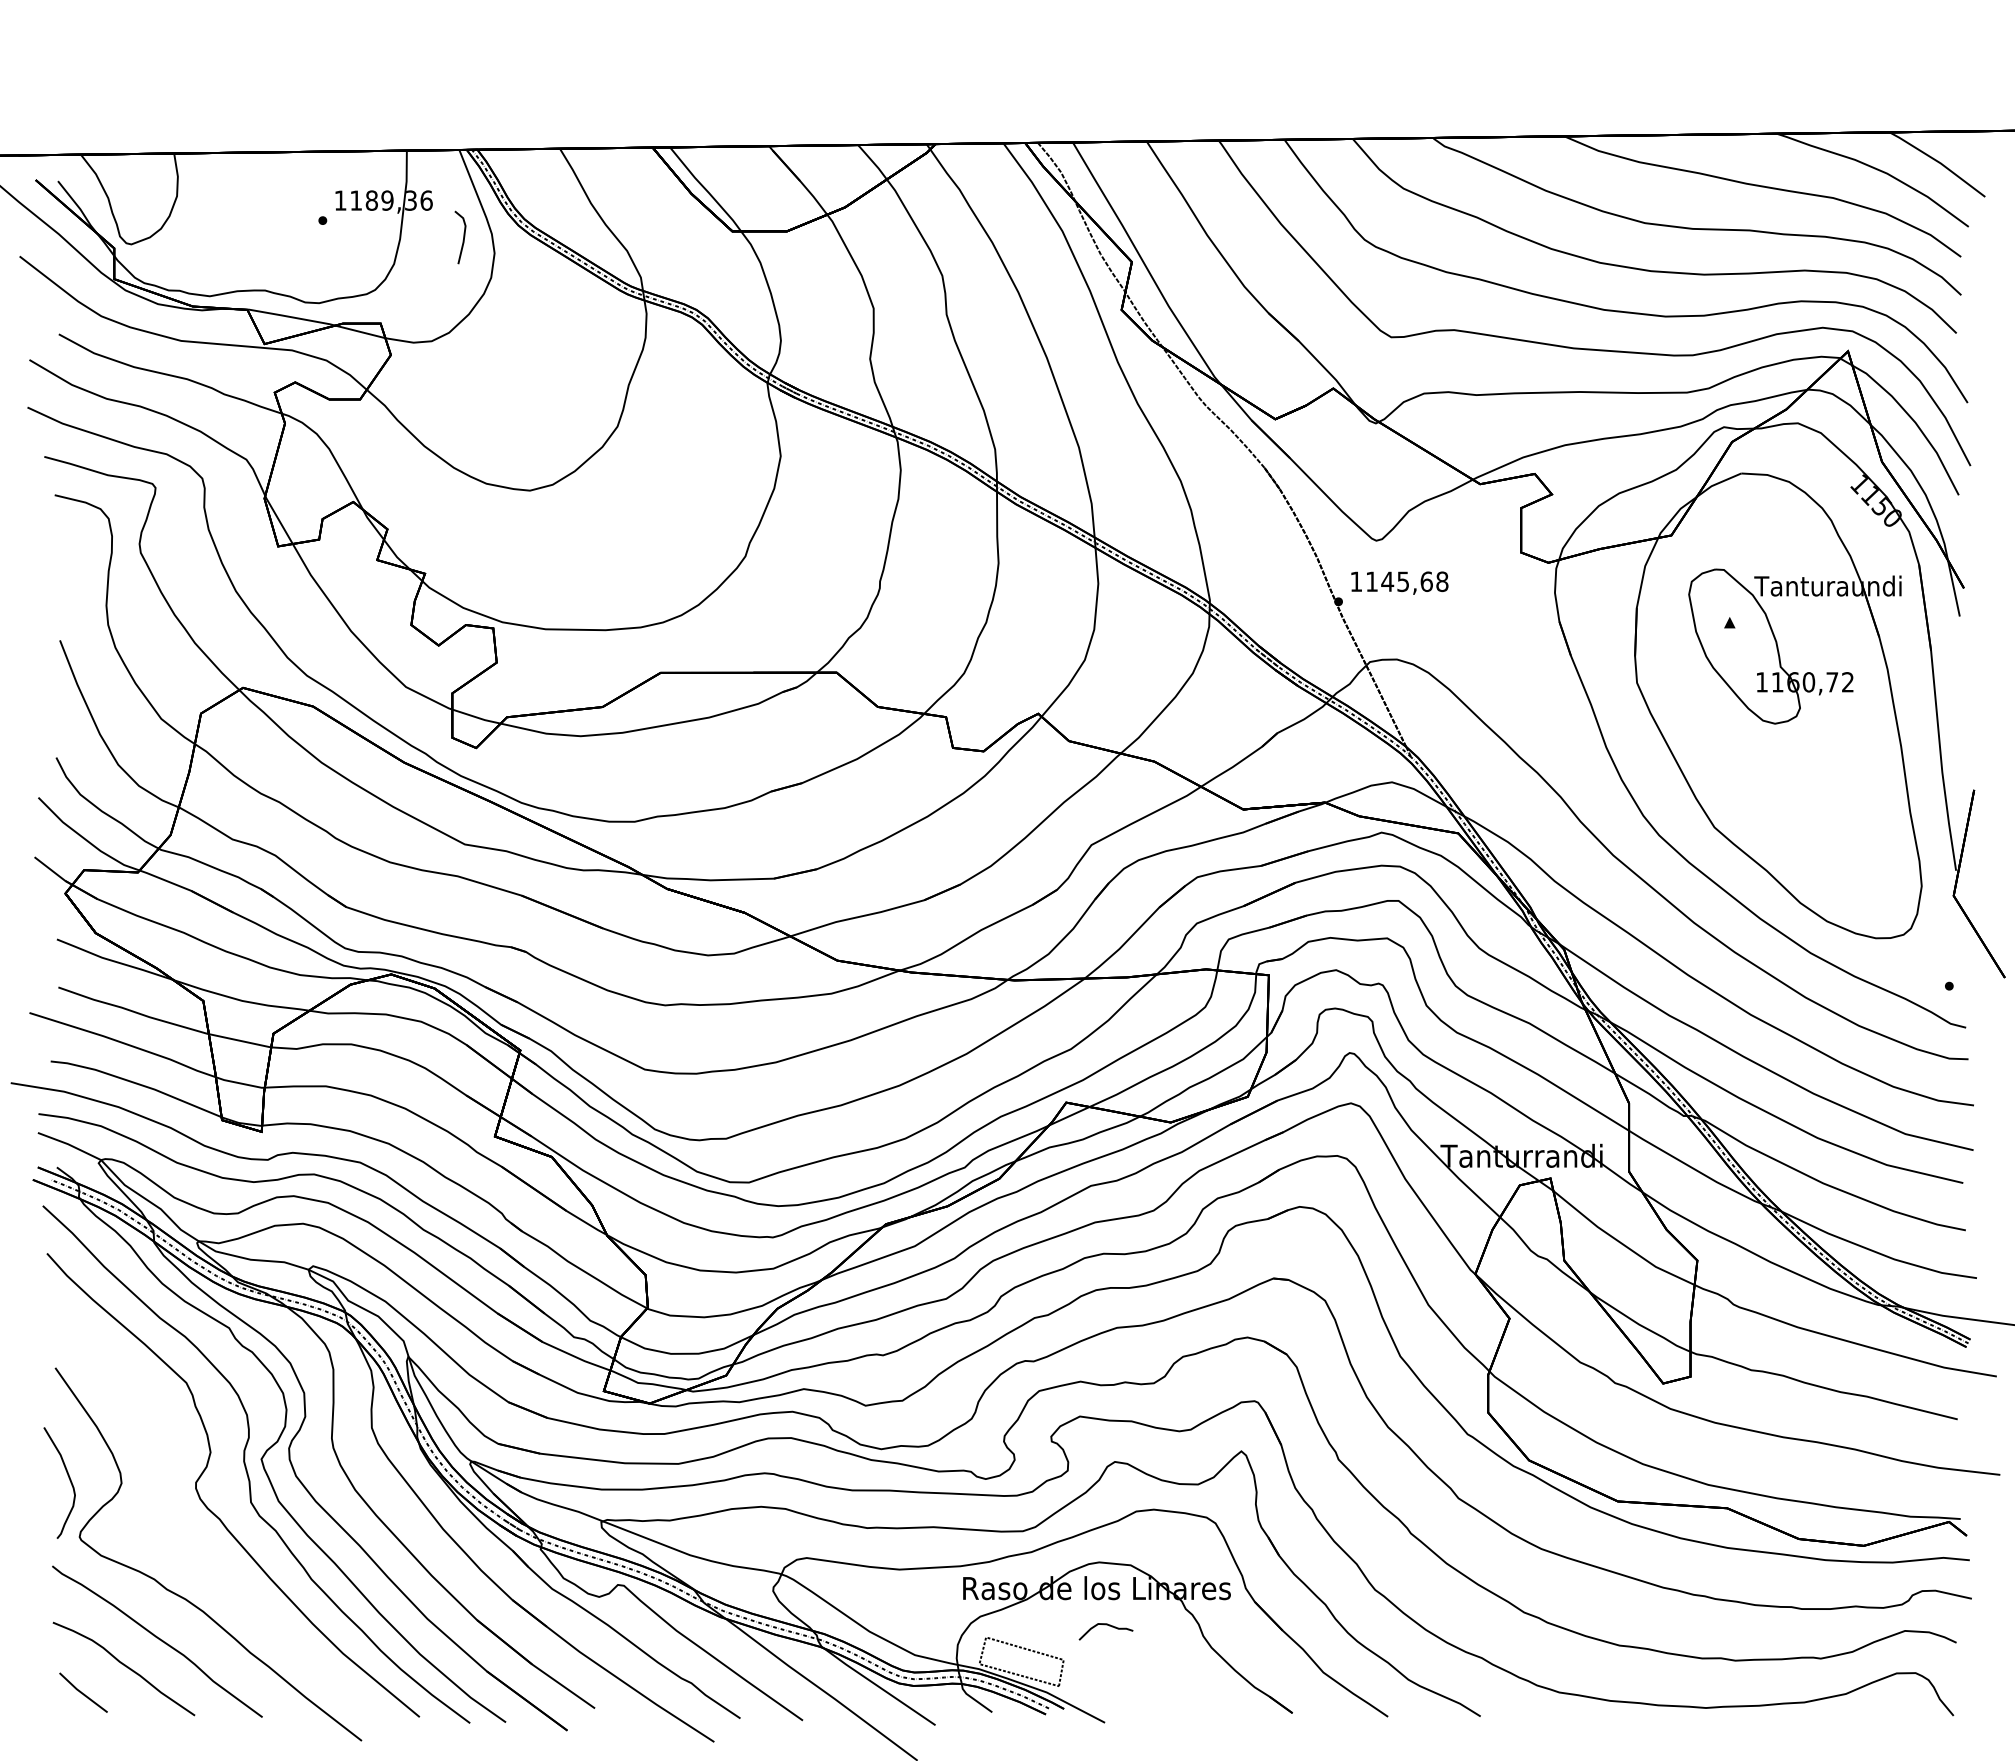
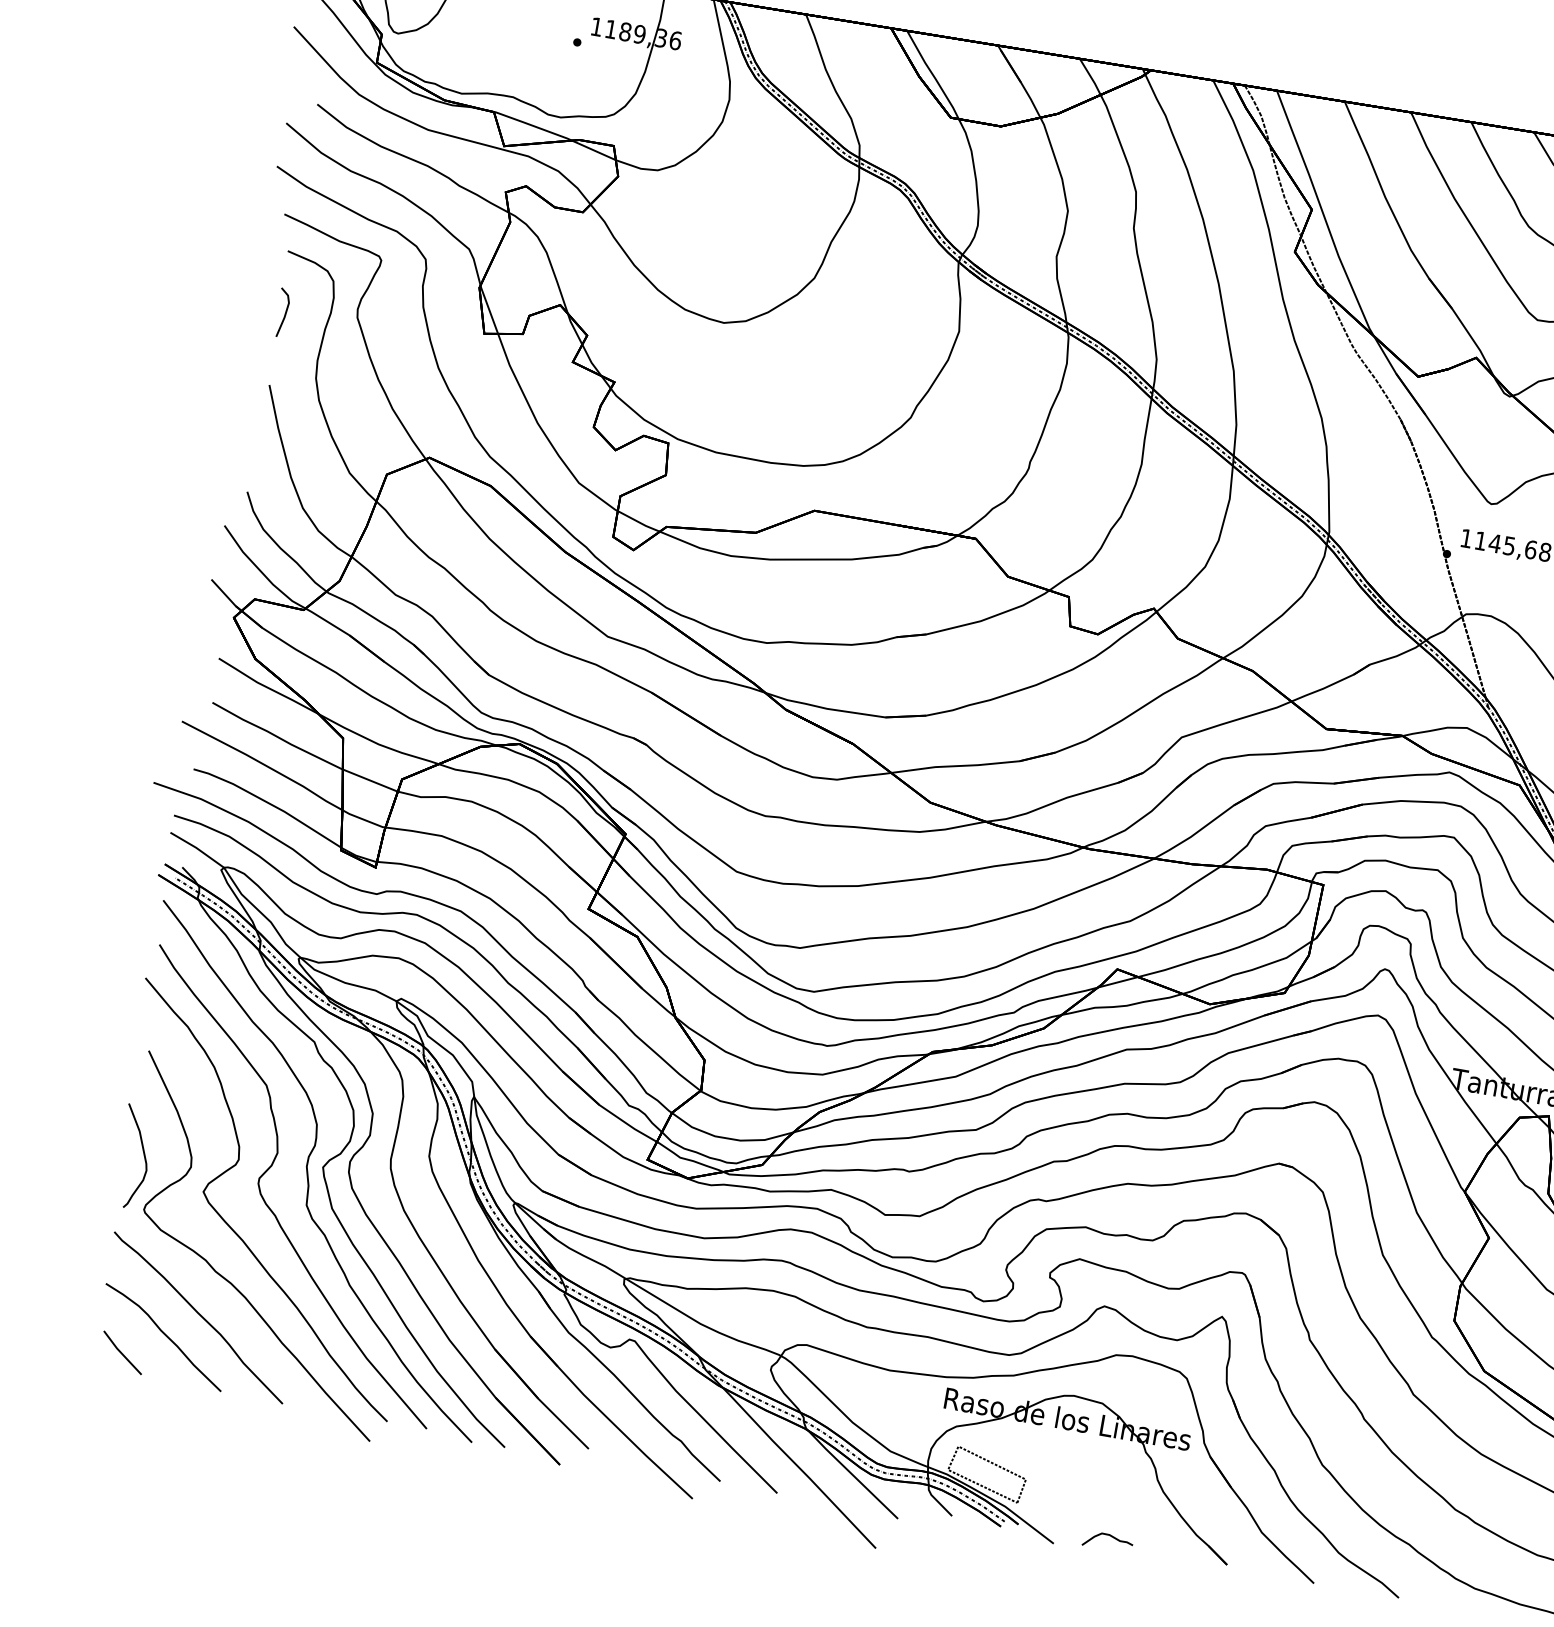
line: (463, 237) -> (285, 313), moved
curve: (178, 1541) -> (233, 1229), added
curve: (1105, 1625) -> (1108, 1535), moved

